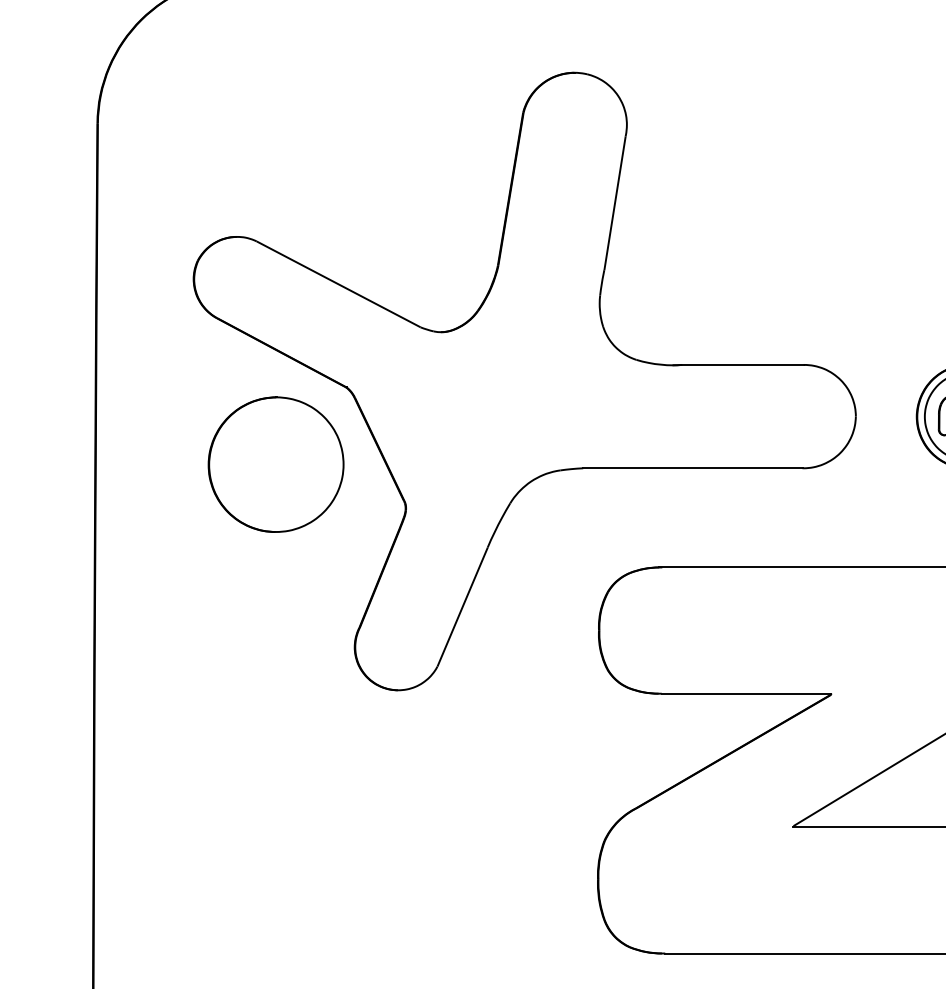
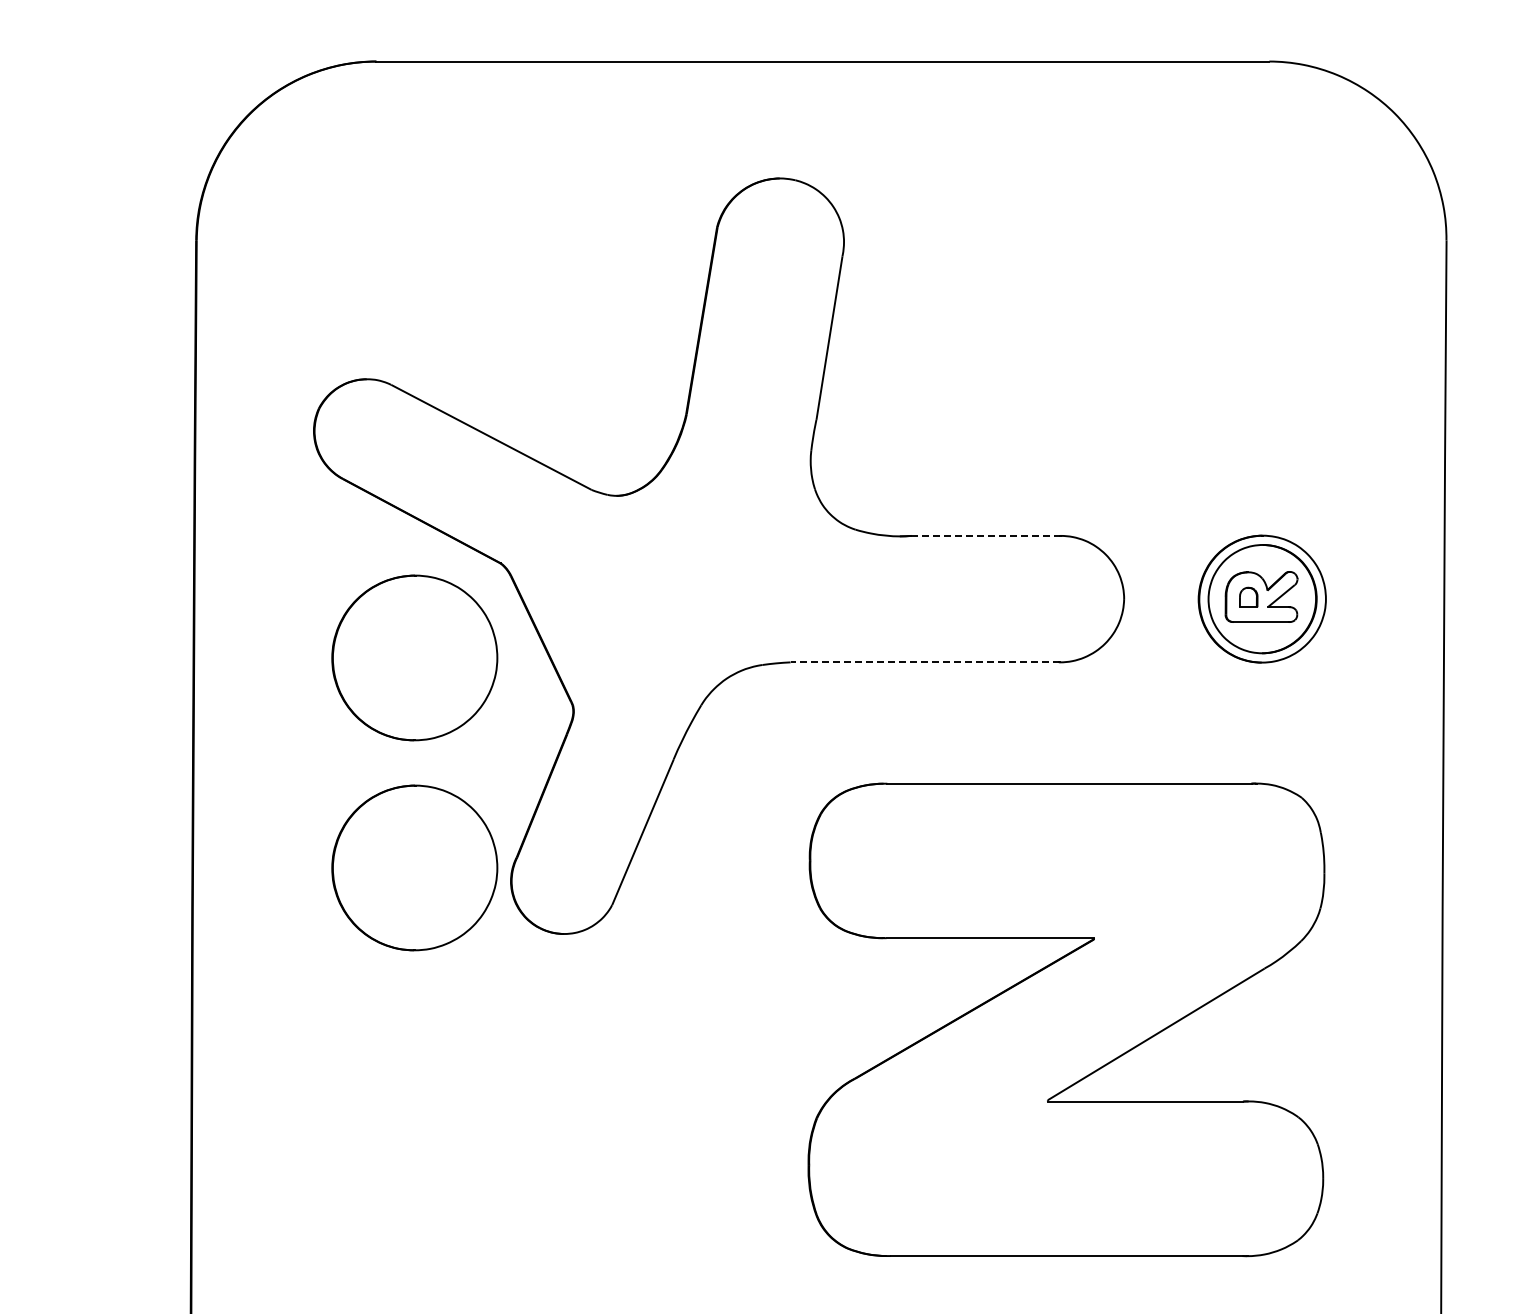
line: (742, 364) -> (985, 535), solid -> dashed
line: (693, 468) -> (925, 662), solid -> dashed
part: (275, 635) -> (414, 867), added

